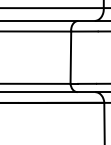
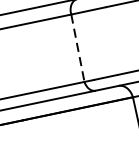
line: (70, 58) -> (77, 49), solid -> dashed

